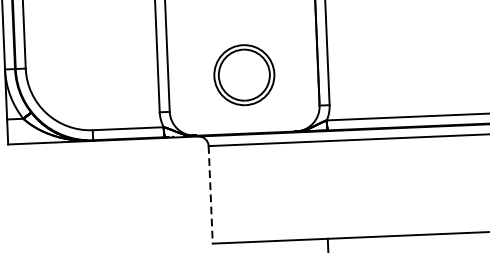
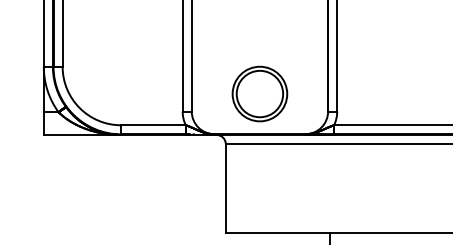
part: (243, 74) -> (259, 93), moved
line: (210, 194) -> (225, 188), dashed -> solid

